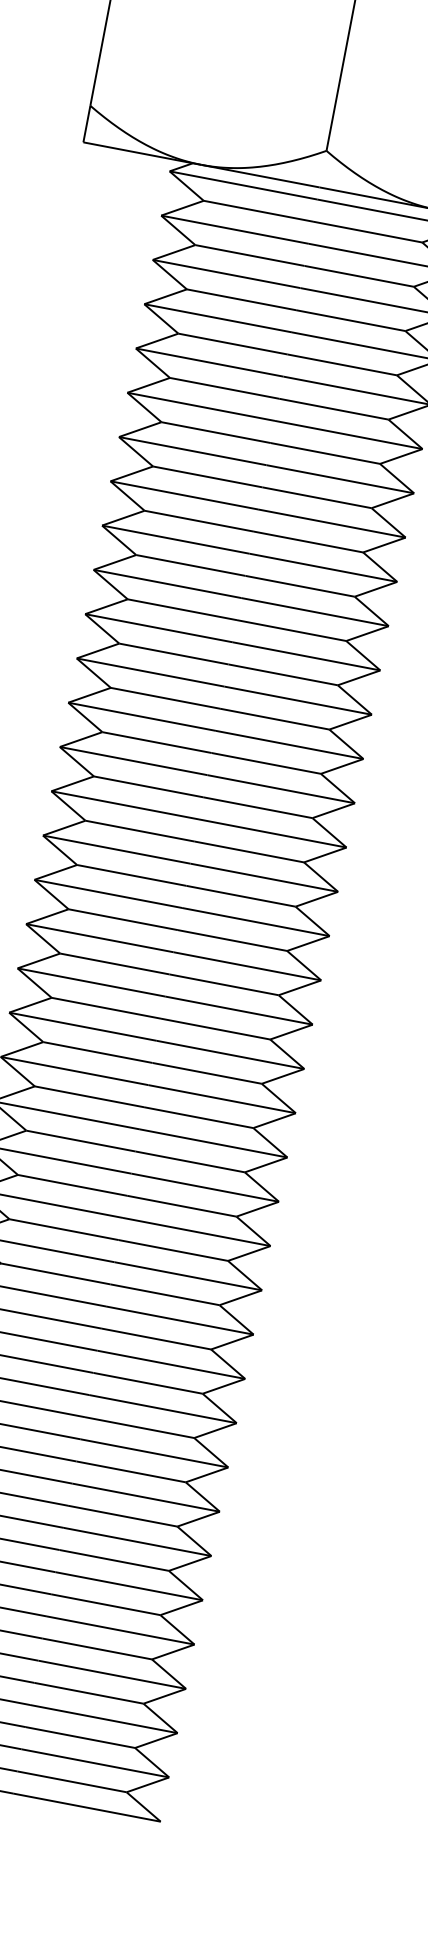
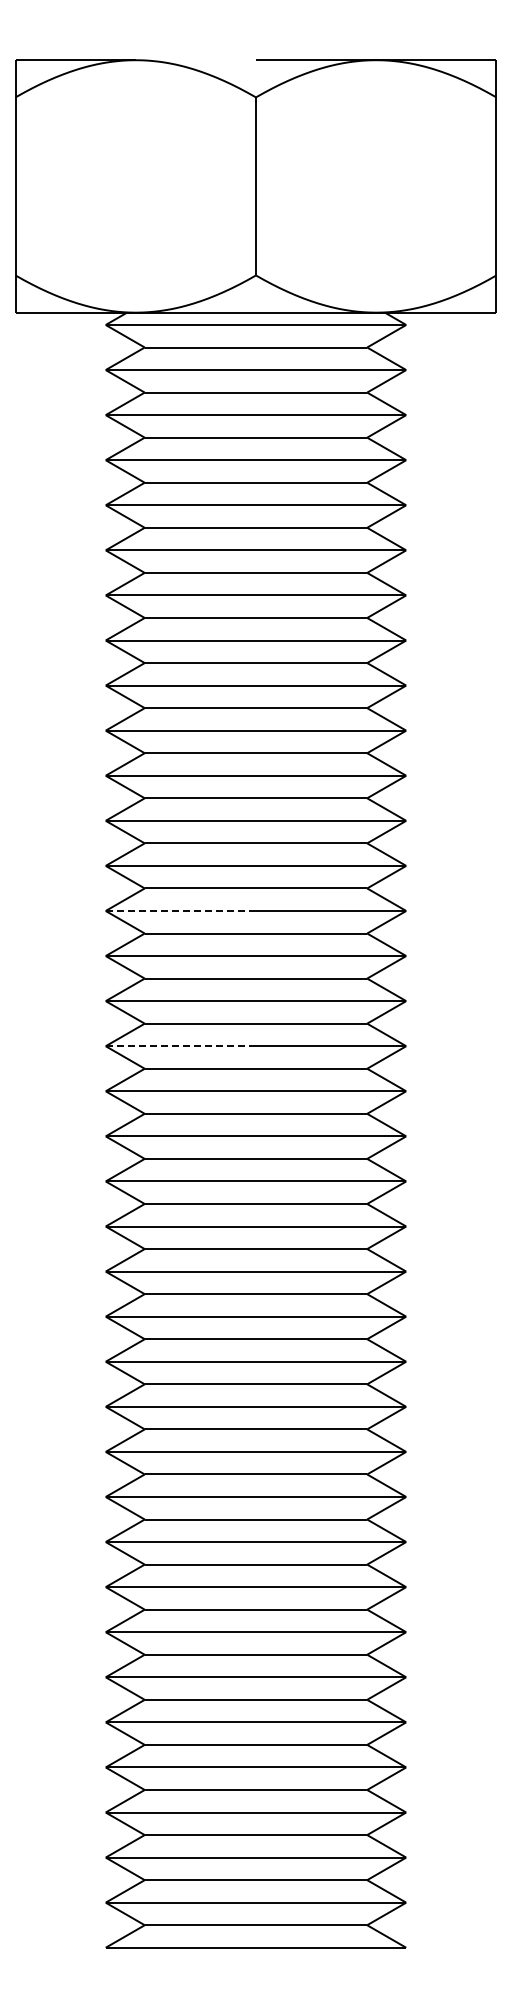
line: (134, 760) -> (181, 910), solid -> dashed
line: (108, 894) -> (181, 1046), solid -> dashed

